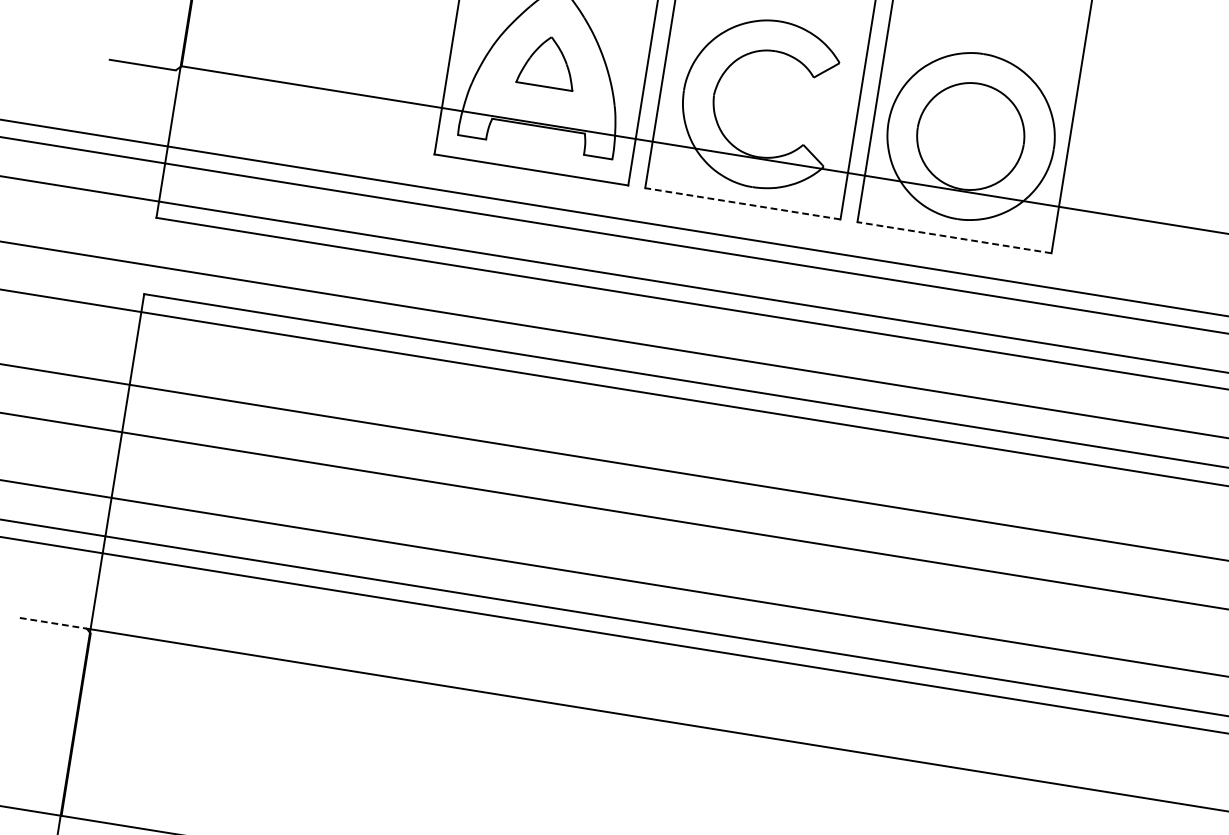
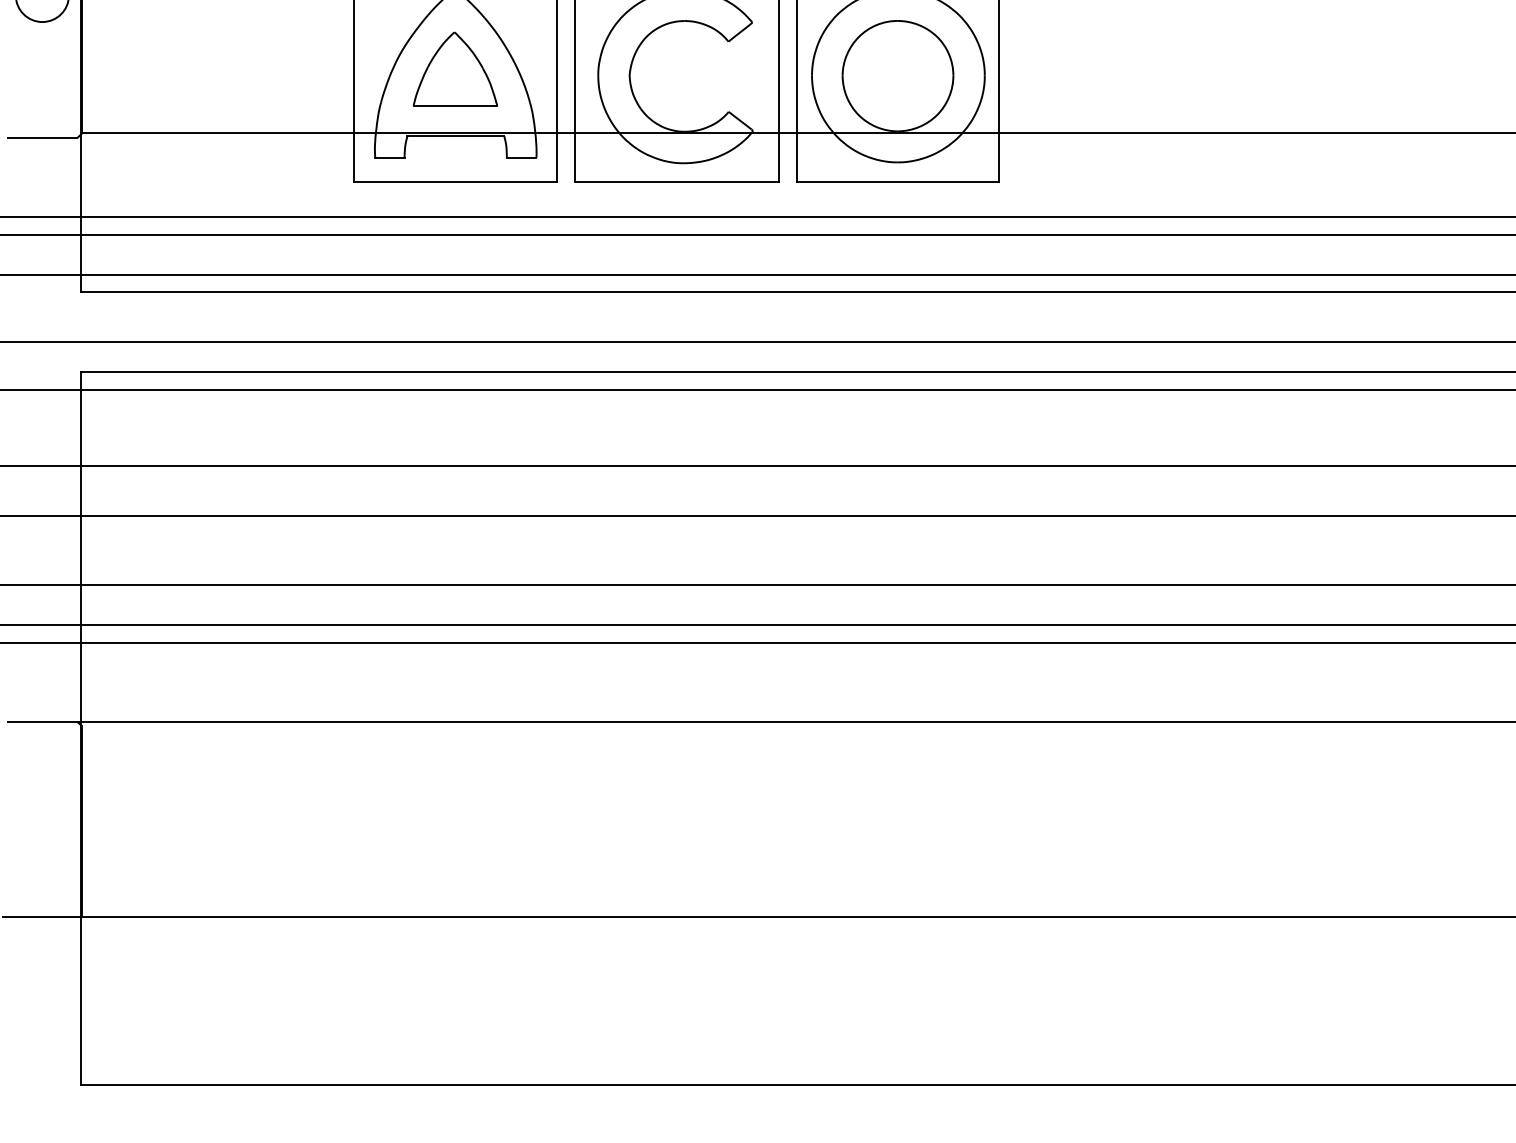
part: (547, 61) -> (454, 68), size x1.43
line: (742, 203) -> (676, 181), dashed -> solid
line: (954, 237) -> (897, 181), dashed -> solid
line: (53, 622) -> (42, 721), dashed -> solid

